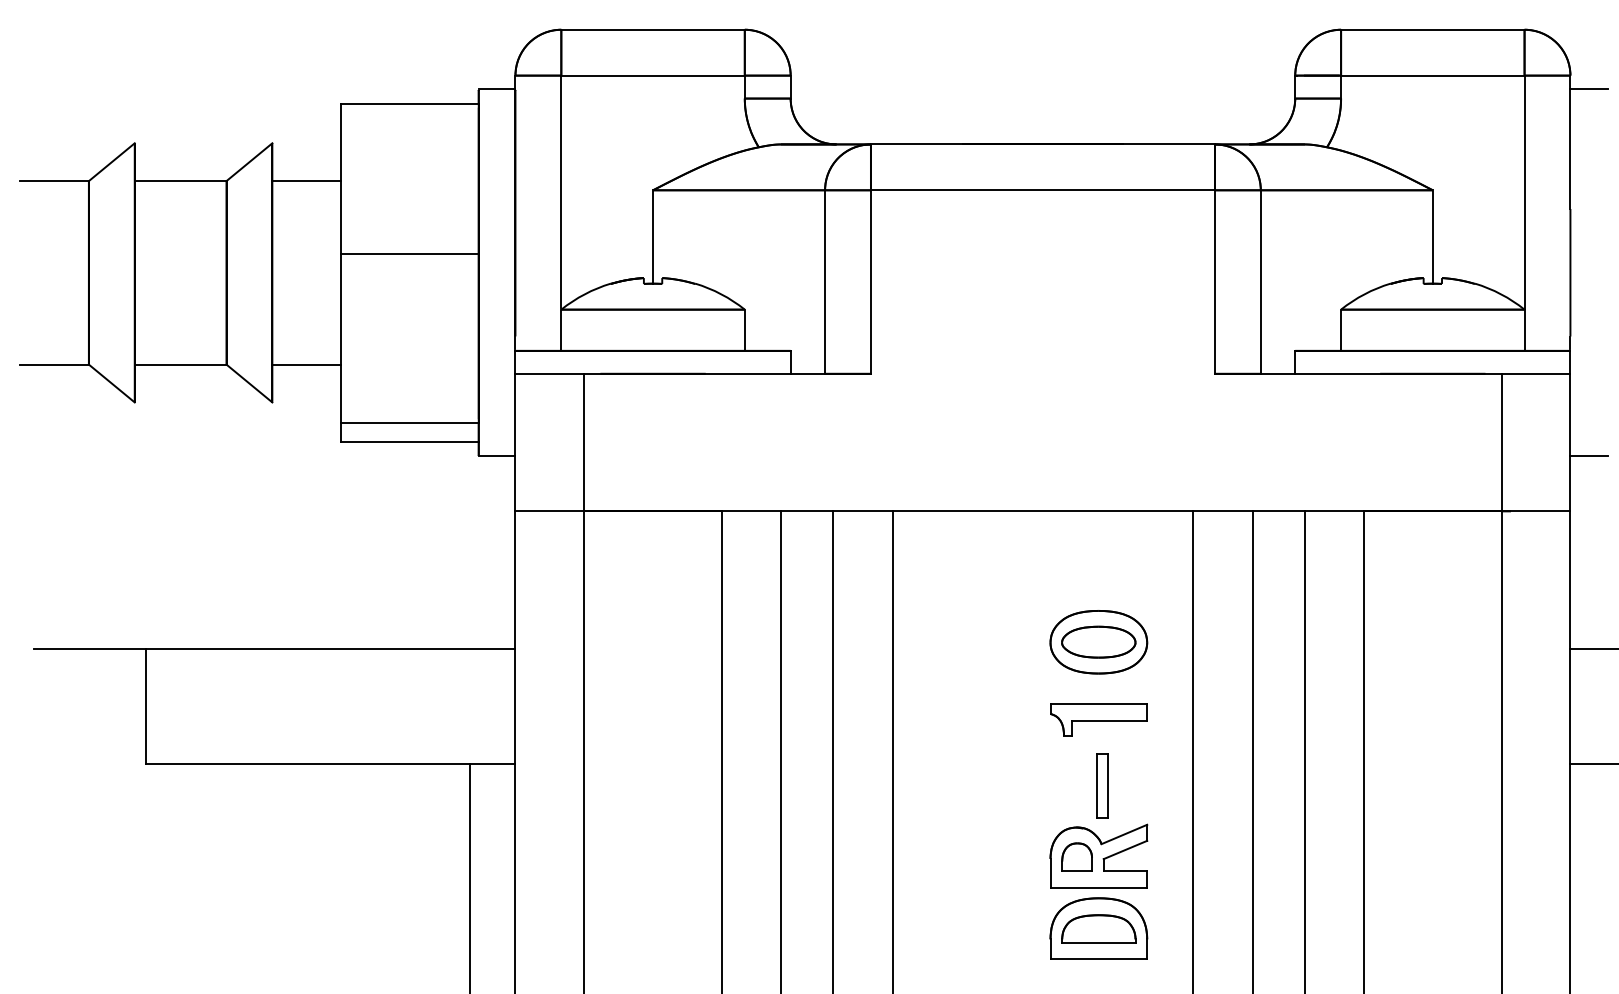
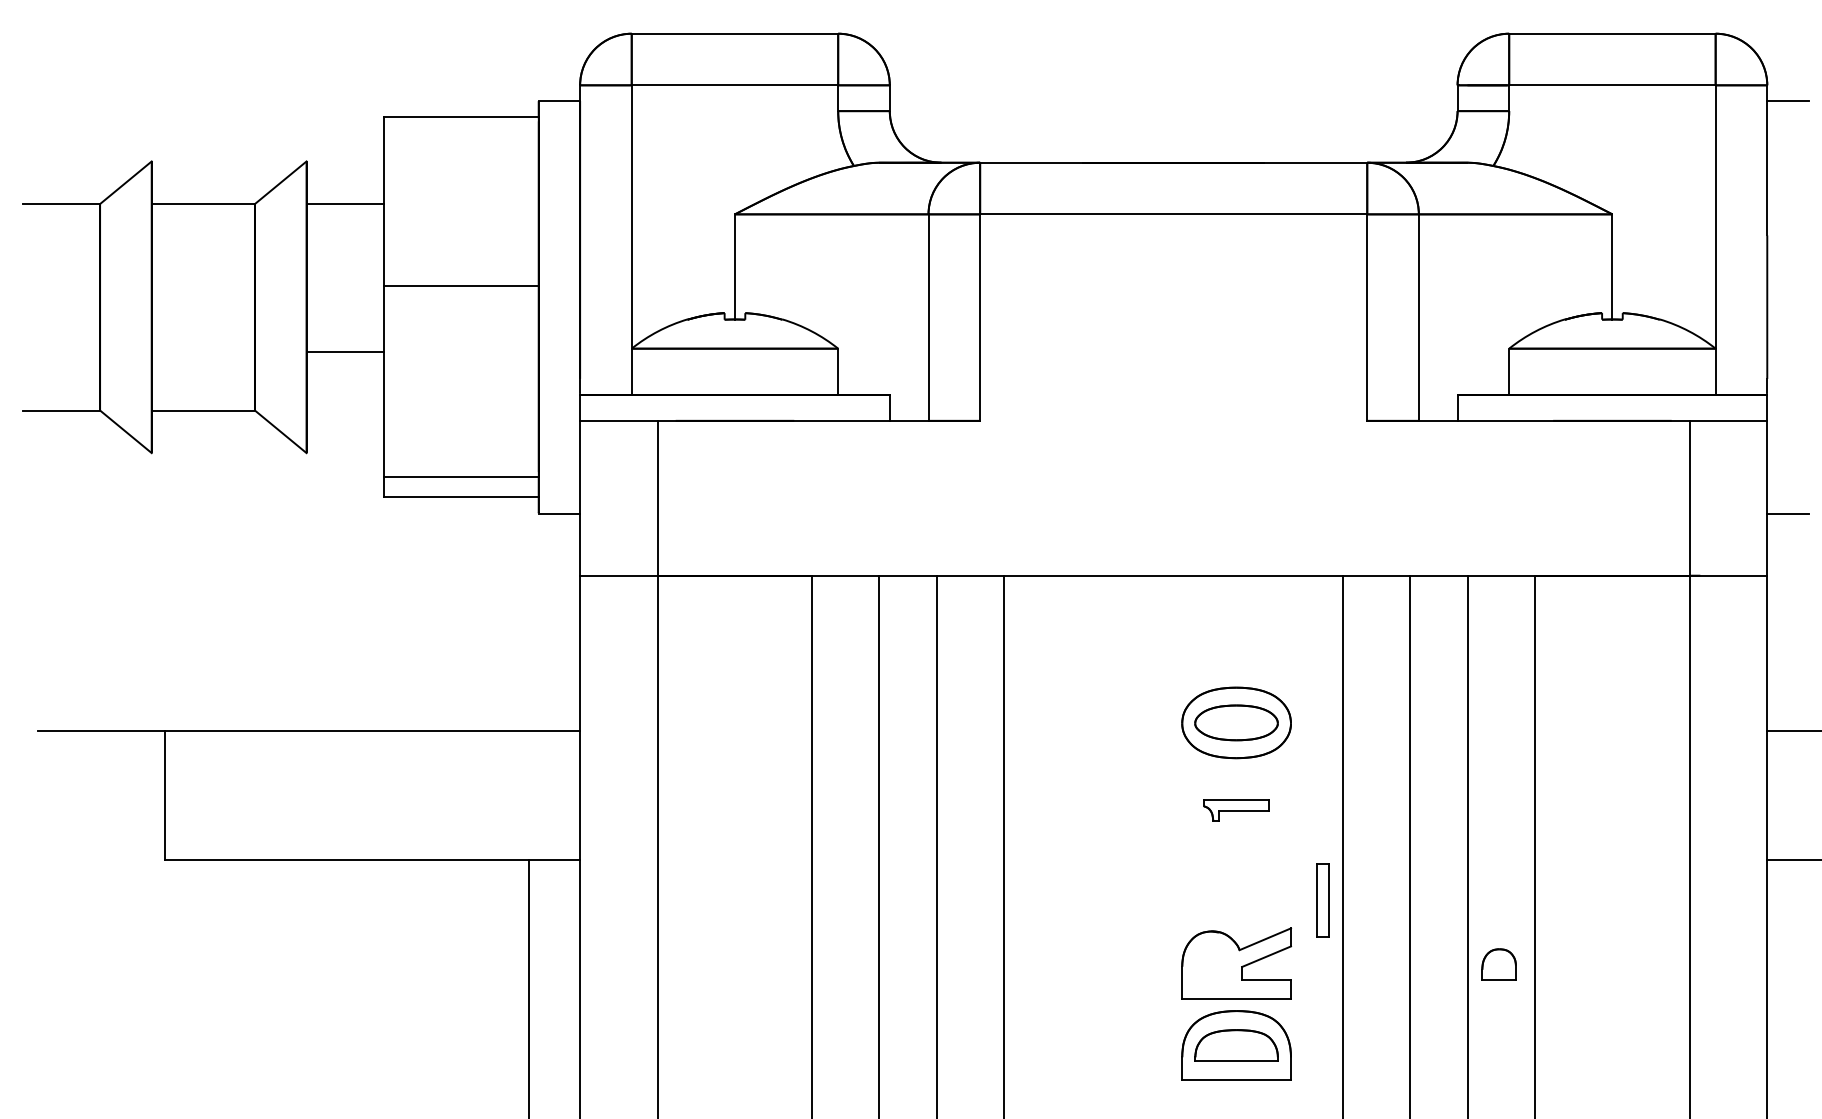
line: (306, 364) -> (344, 351), moved
part: (1098, 719) -> (1236, 809), size x0.6
part: (1102, 785) -> (1322, 899), moved
part: (1076, 856) -> (1498, 964), moved

